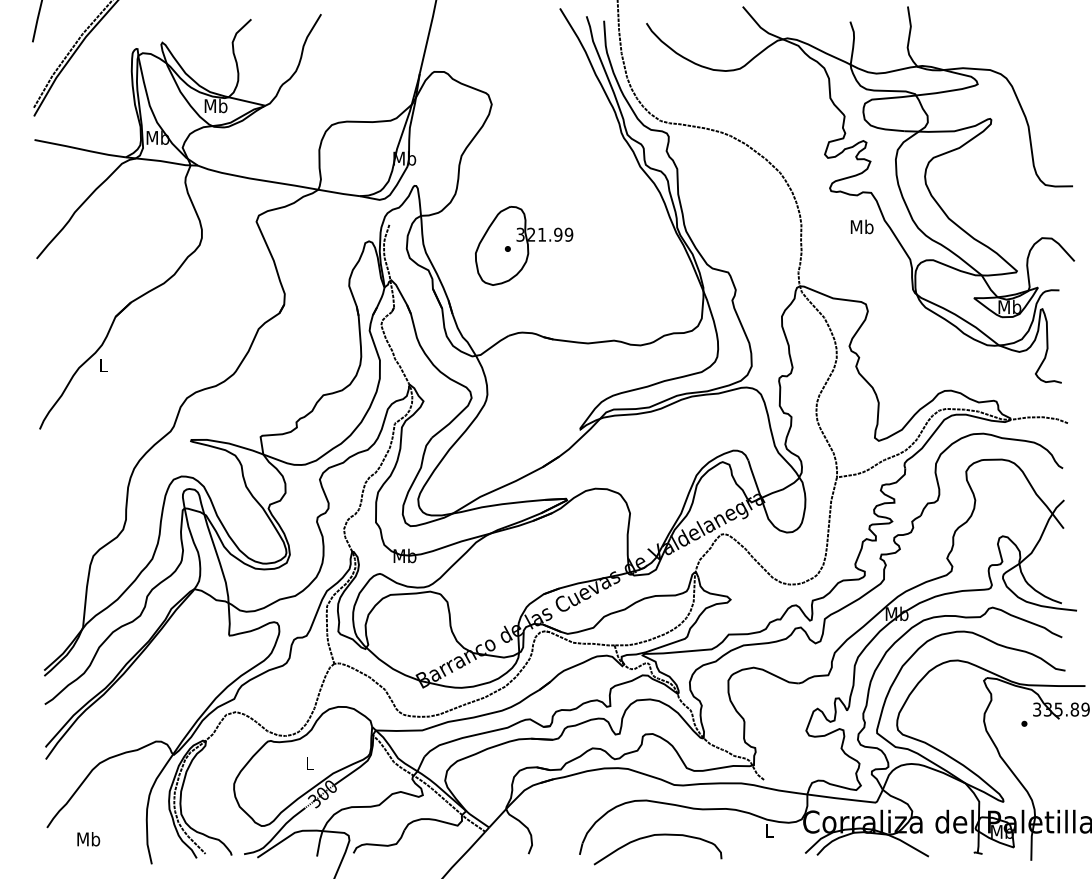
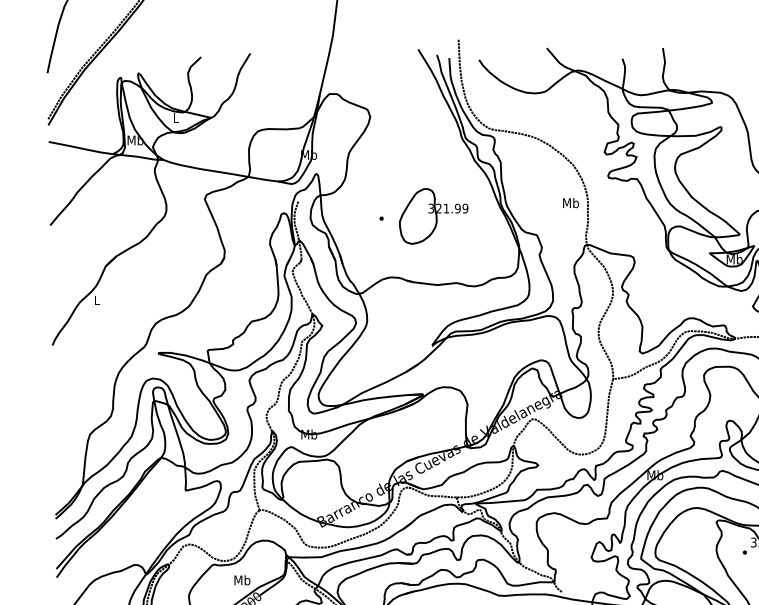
text: (215, 105) -> (175, 117), Mb -> L
text: (861, 226) -> (570, 202), moved
part: (524, 245) -> (434, 216), moved
text: (309, 763) -> (242, 580), L -> Mb

